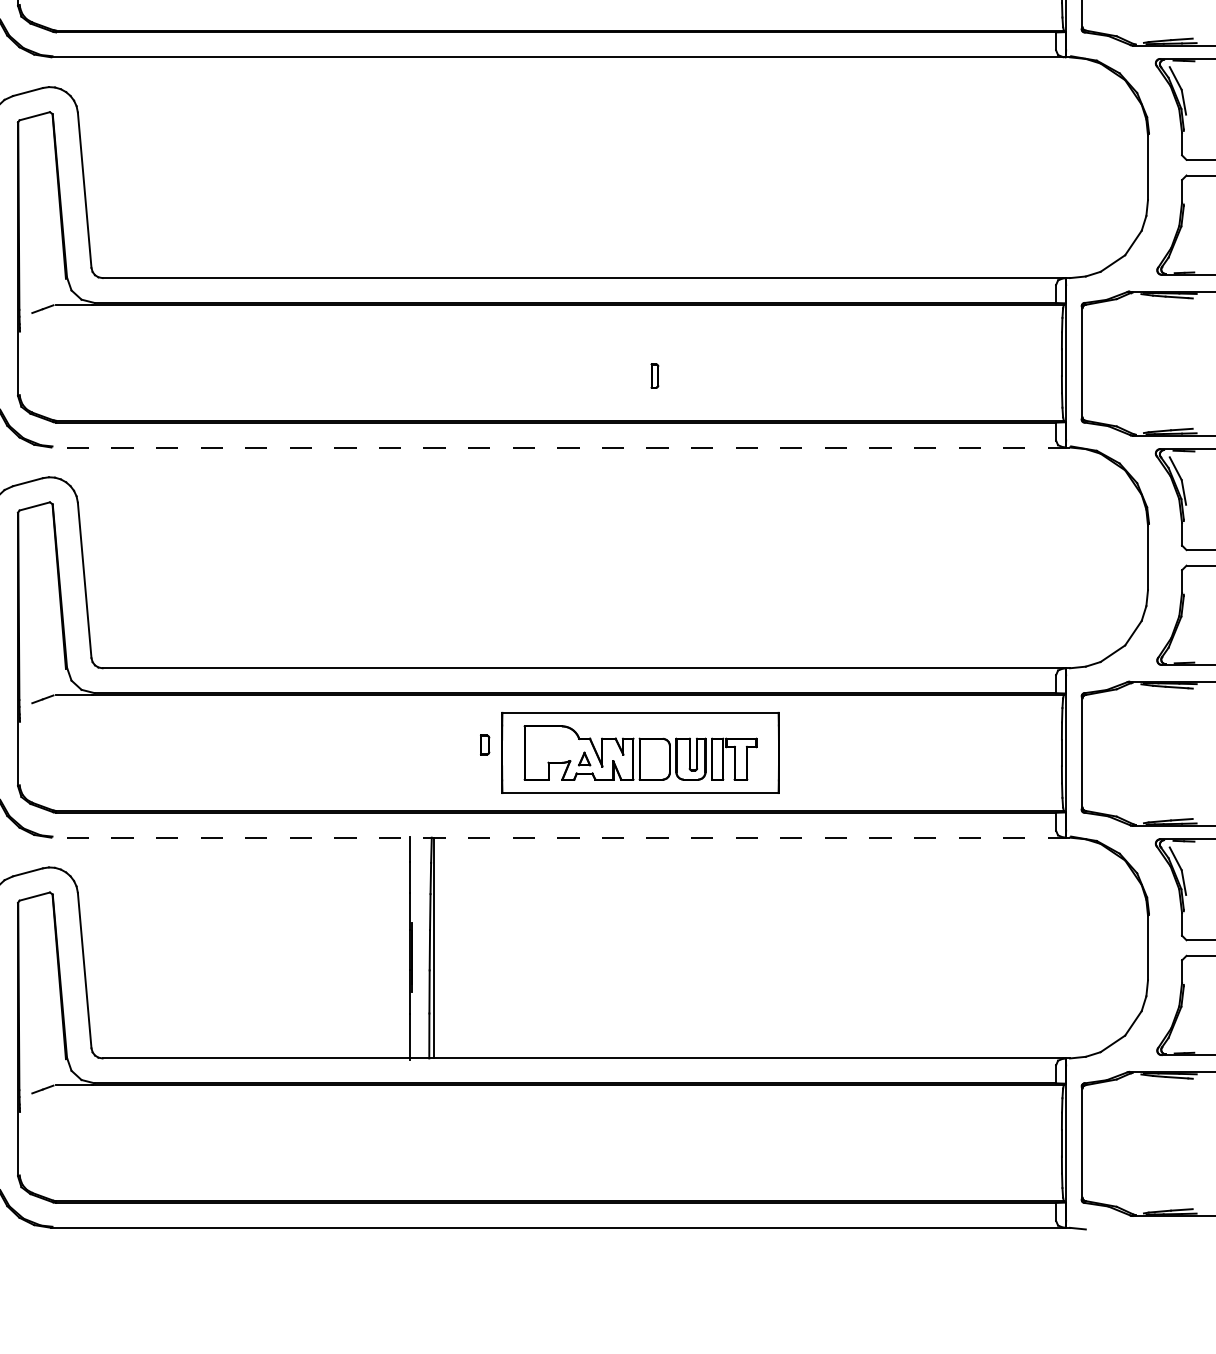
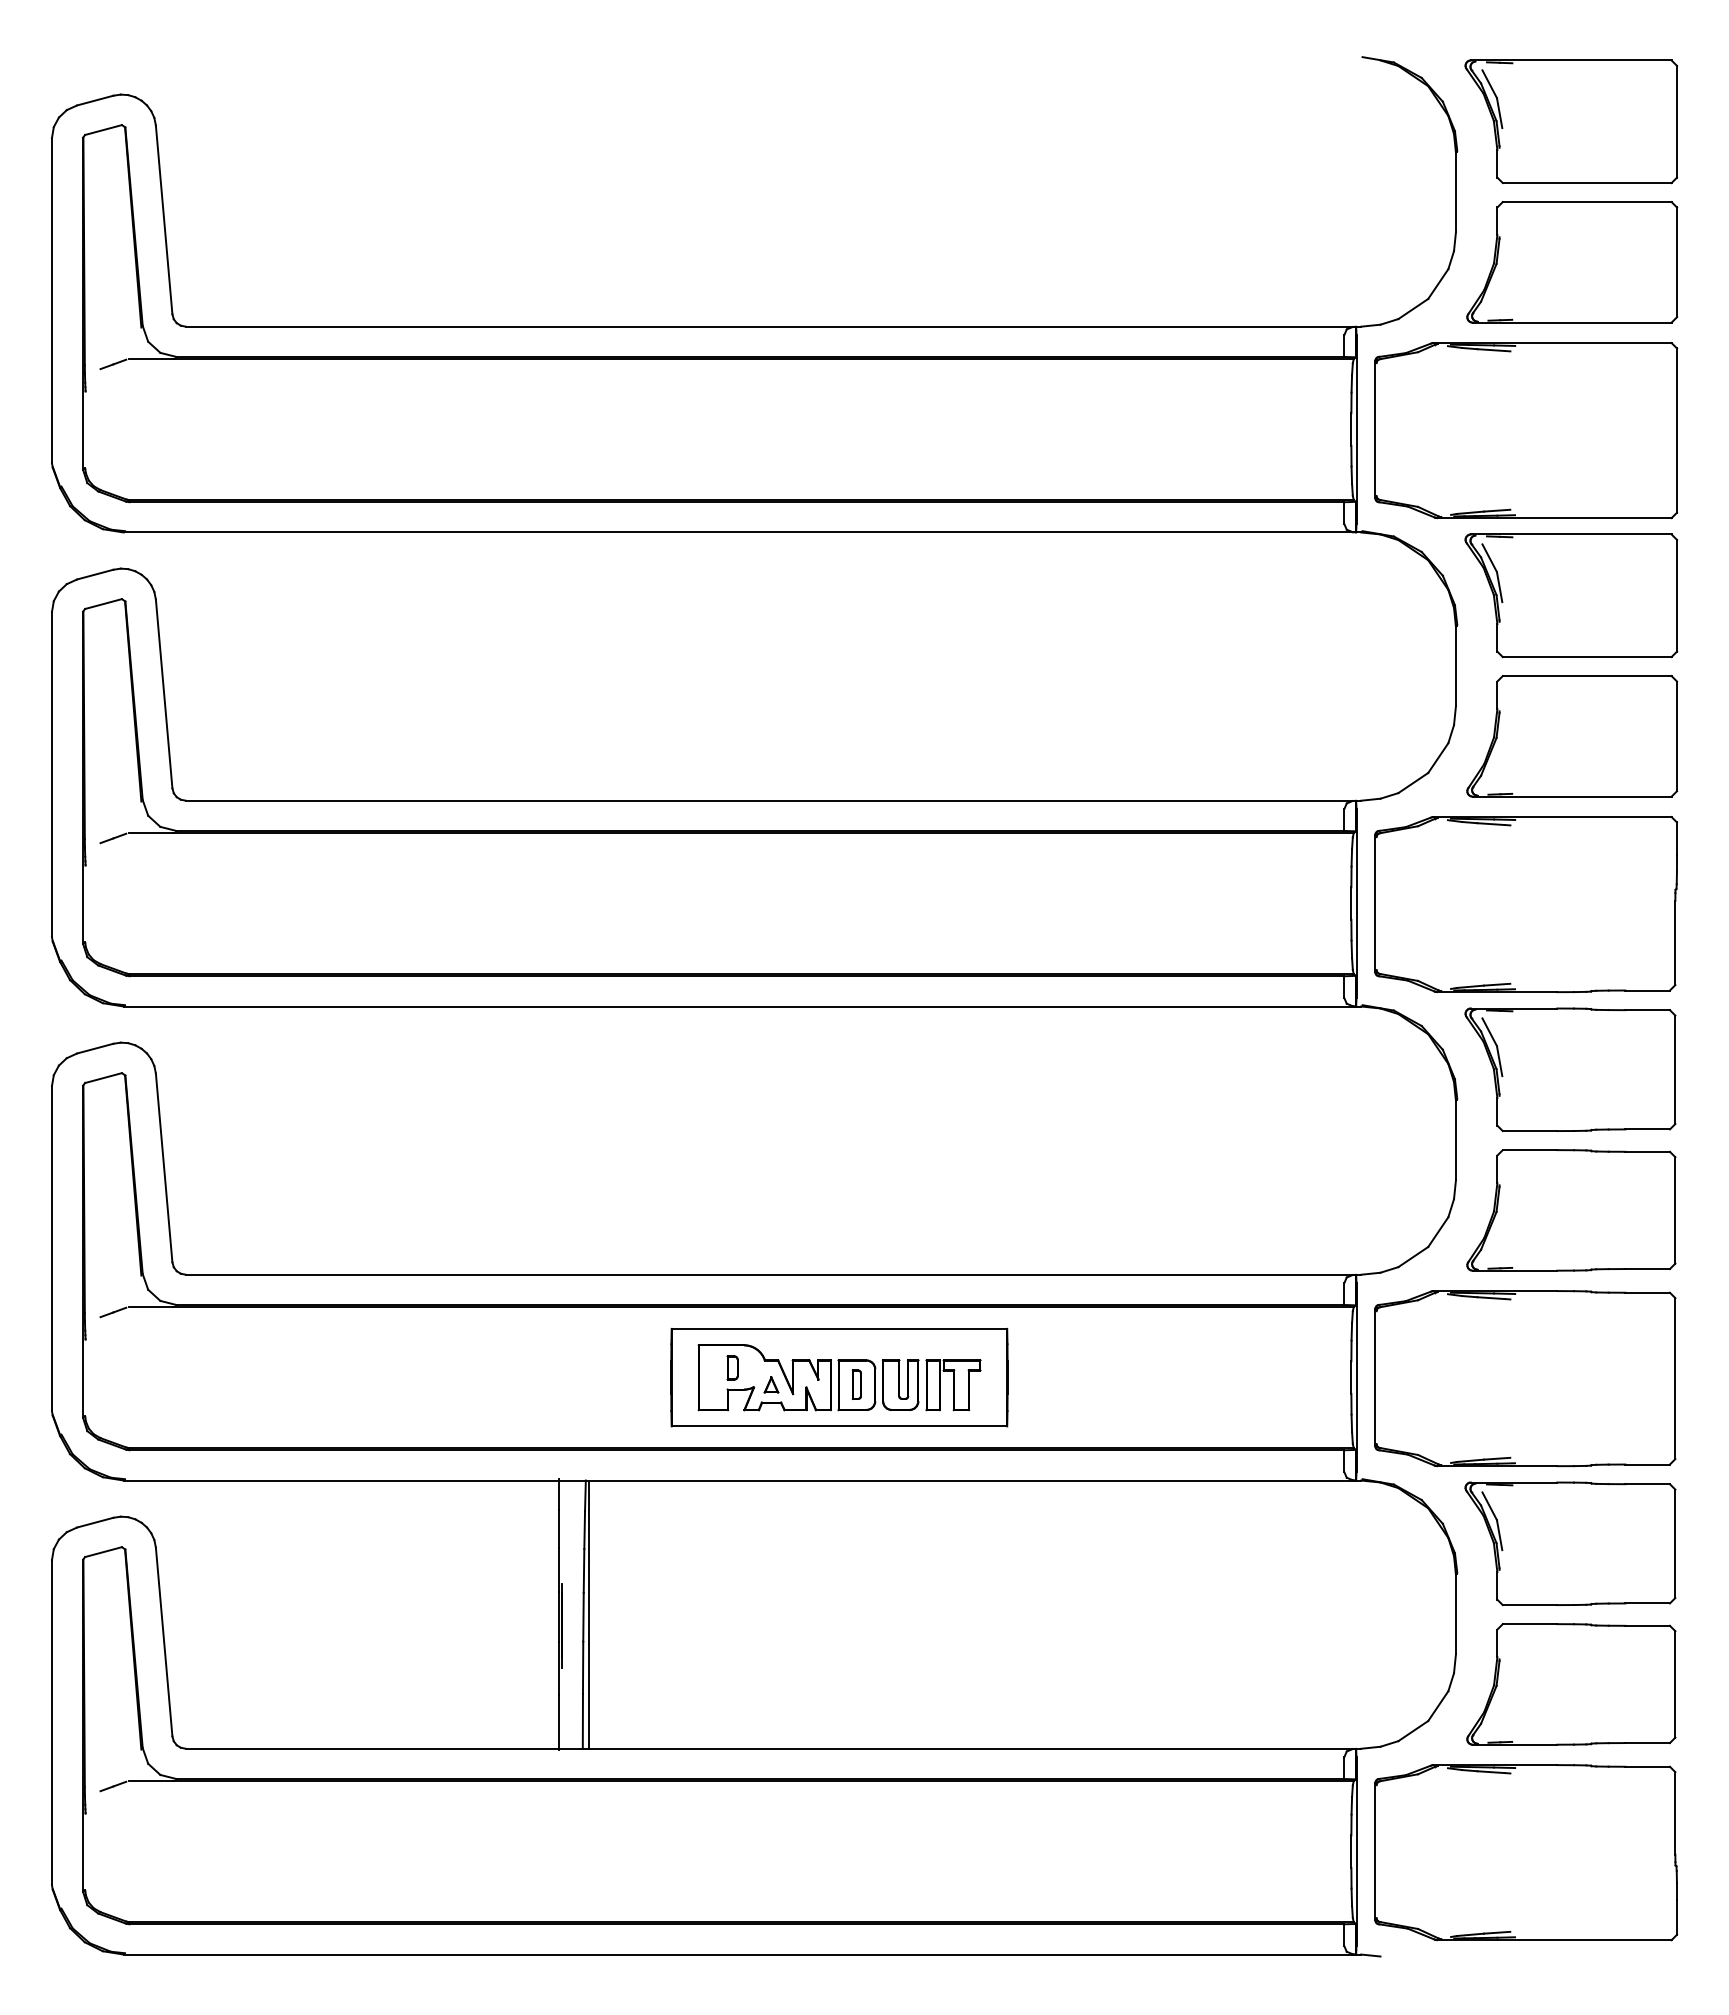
part: (654, 375) -> (856, 1384), moved
line: (560, 447) -> (742, 1006), dashed -> solid
part: (485, 744) -> (732, 1367), moved
line: (560, 837) -> (742, 1480), dashed -> solid

